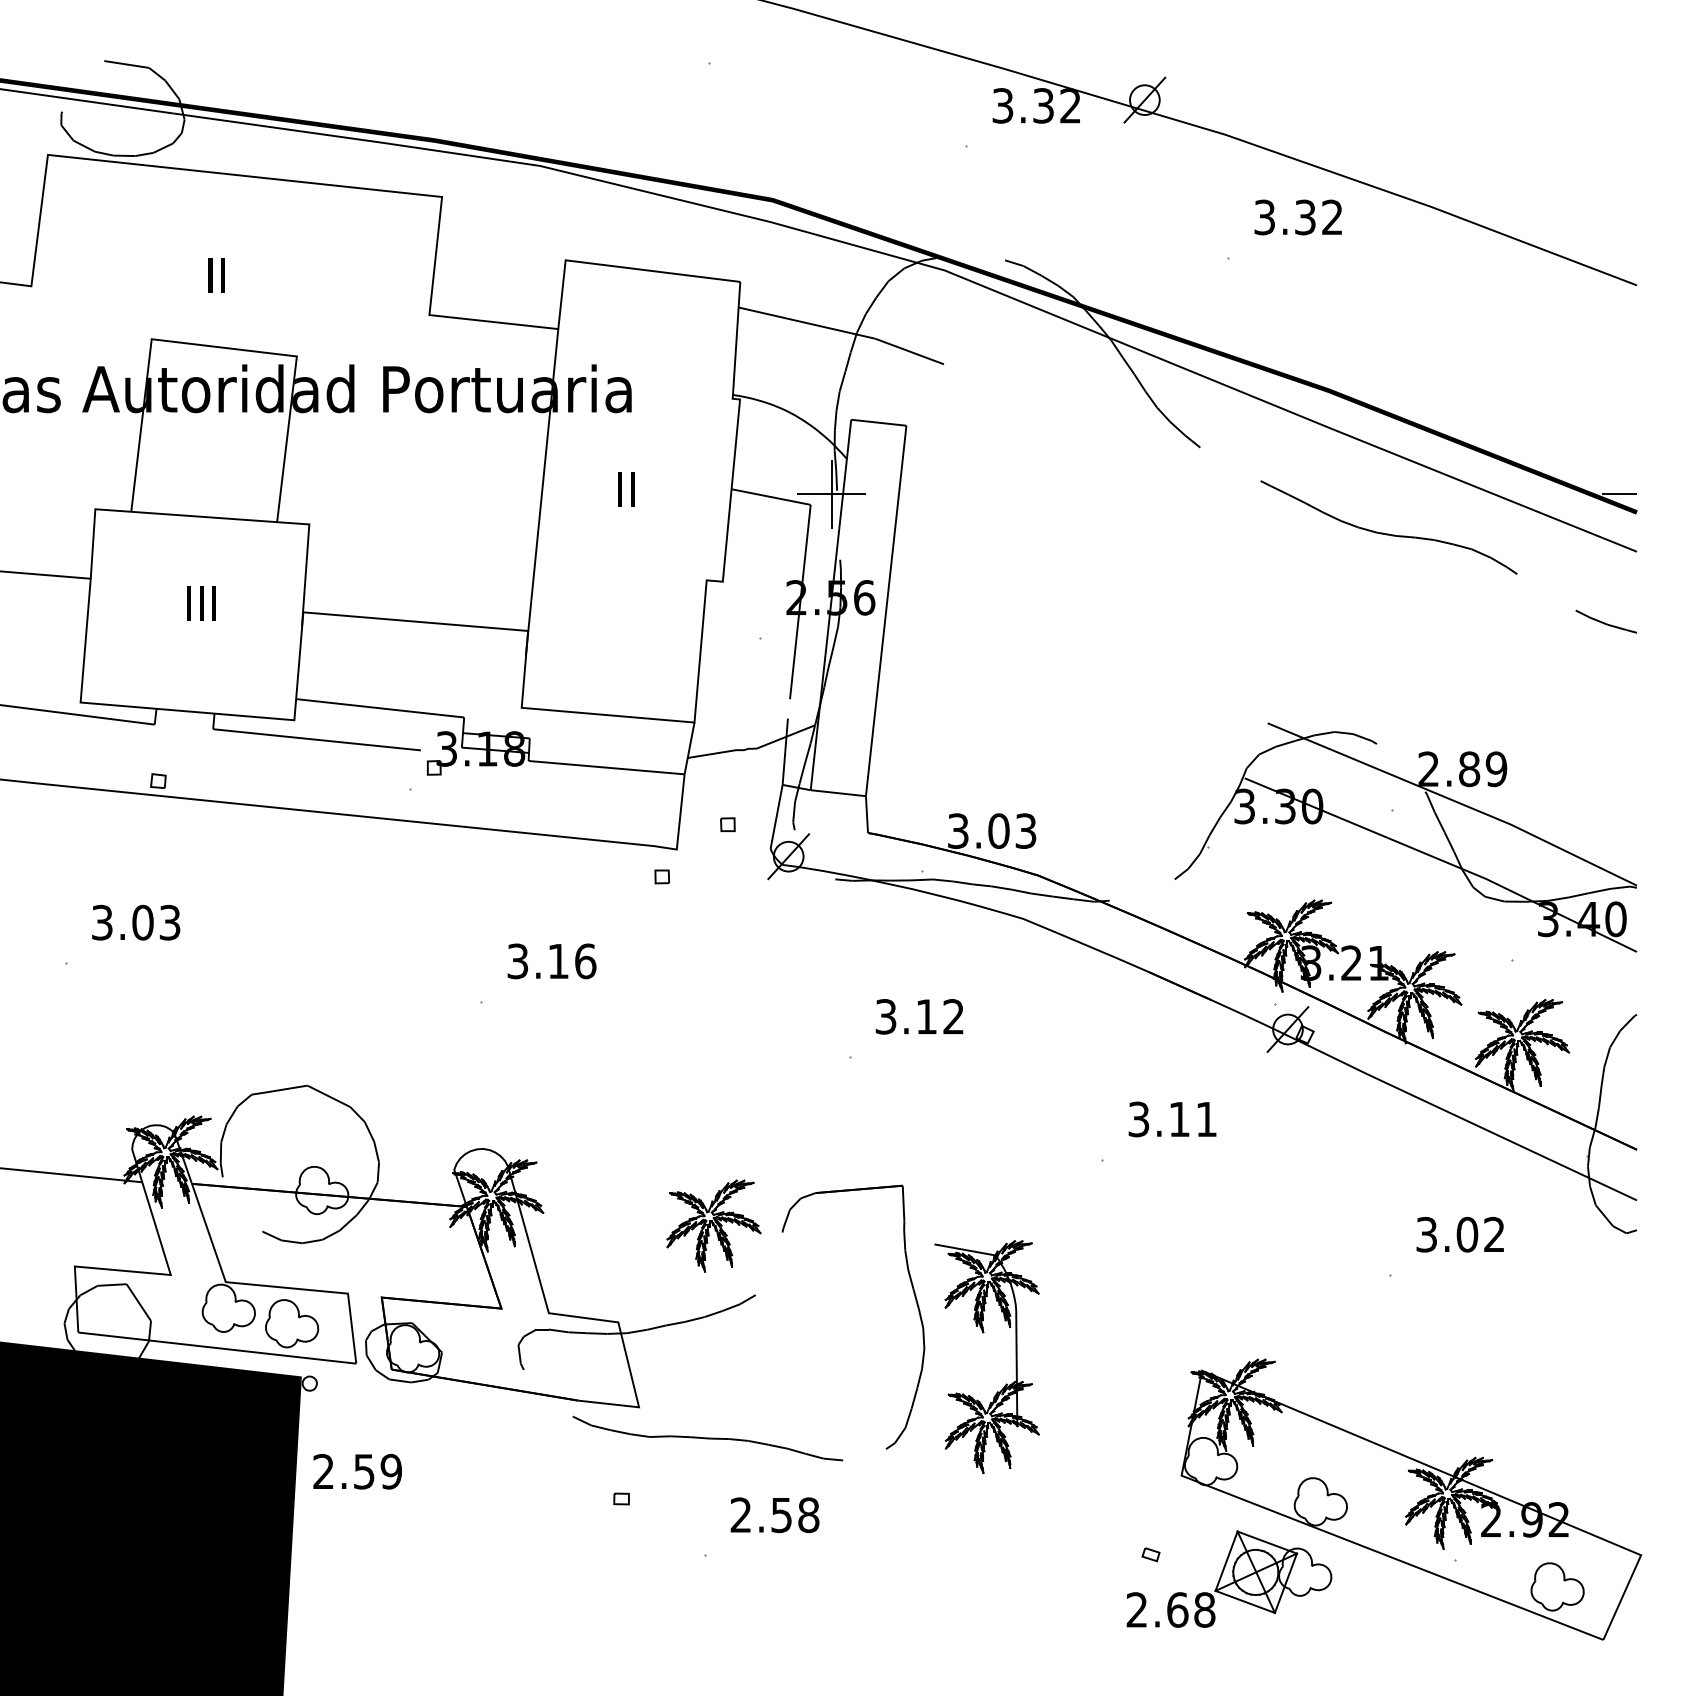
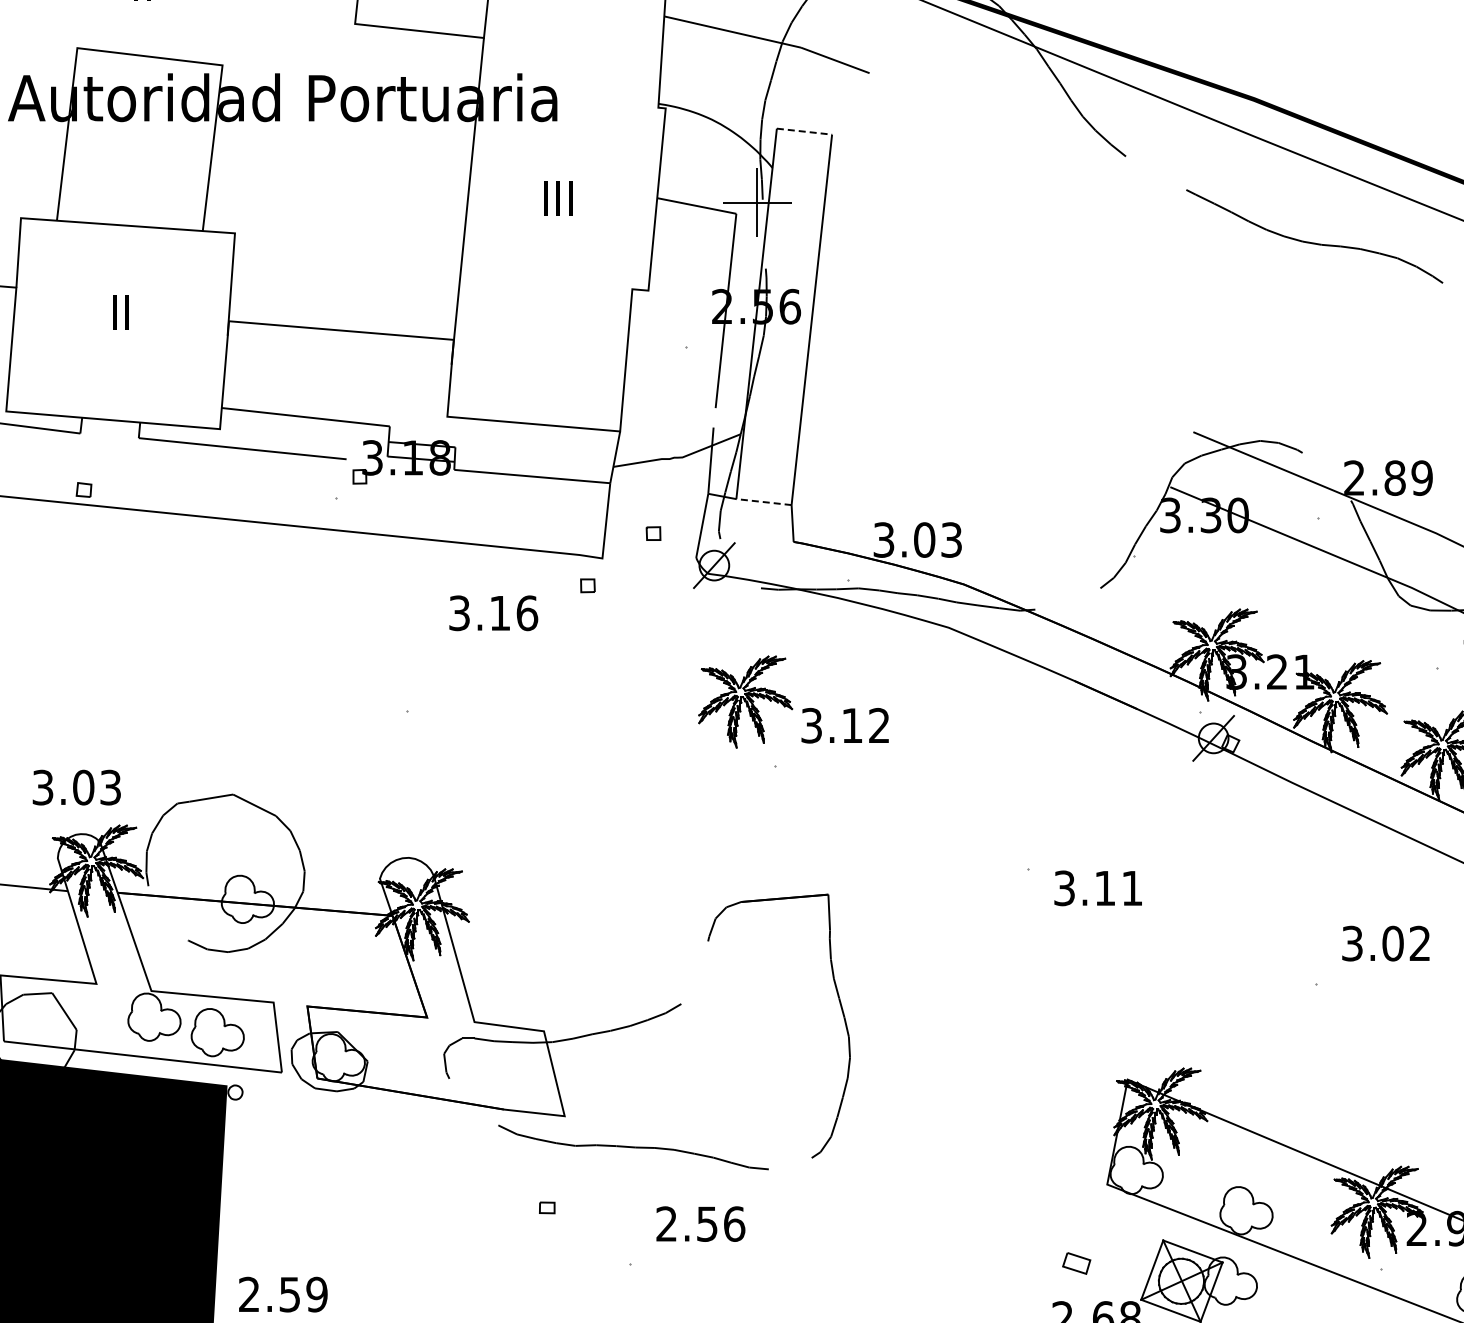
line: (878, 422) -> (804, 131), solid -> dashed
text: (644, 489) -> (570, 198), II -> III
text: (213, 603) -> (139, 312), III -> II
line: (838, 793) -> (764, 502), solid -> dashed
text: (136, 922) -> (77, 787), moved
text: (551, 961) -> (493, 613), moved
text: (1172, 1119) -> (1098, 888), moved
part: (713, 1225) -> (745, 701), moved
part: (983, 1333) -> (909, 1042), removed
text: (357, 1471) -> (283, 1294), moved
text: (808, 1514) -> (734, 1223), 2.58 -> 2.56
part: (1150, 1554) -> (1076, 1263), size x1.6

